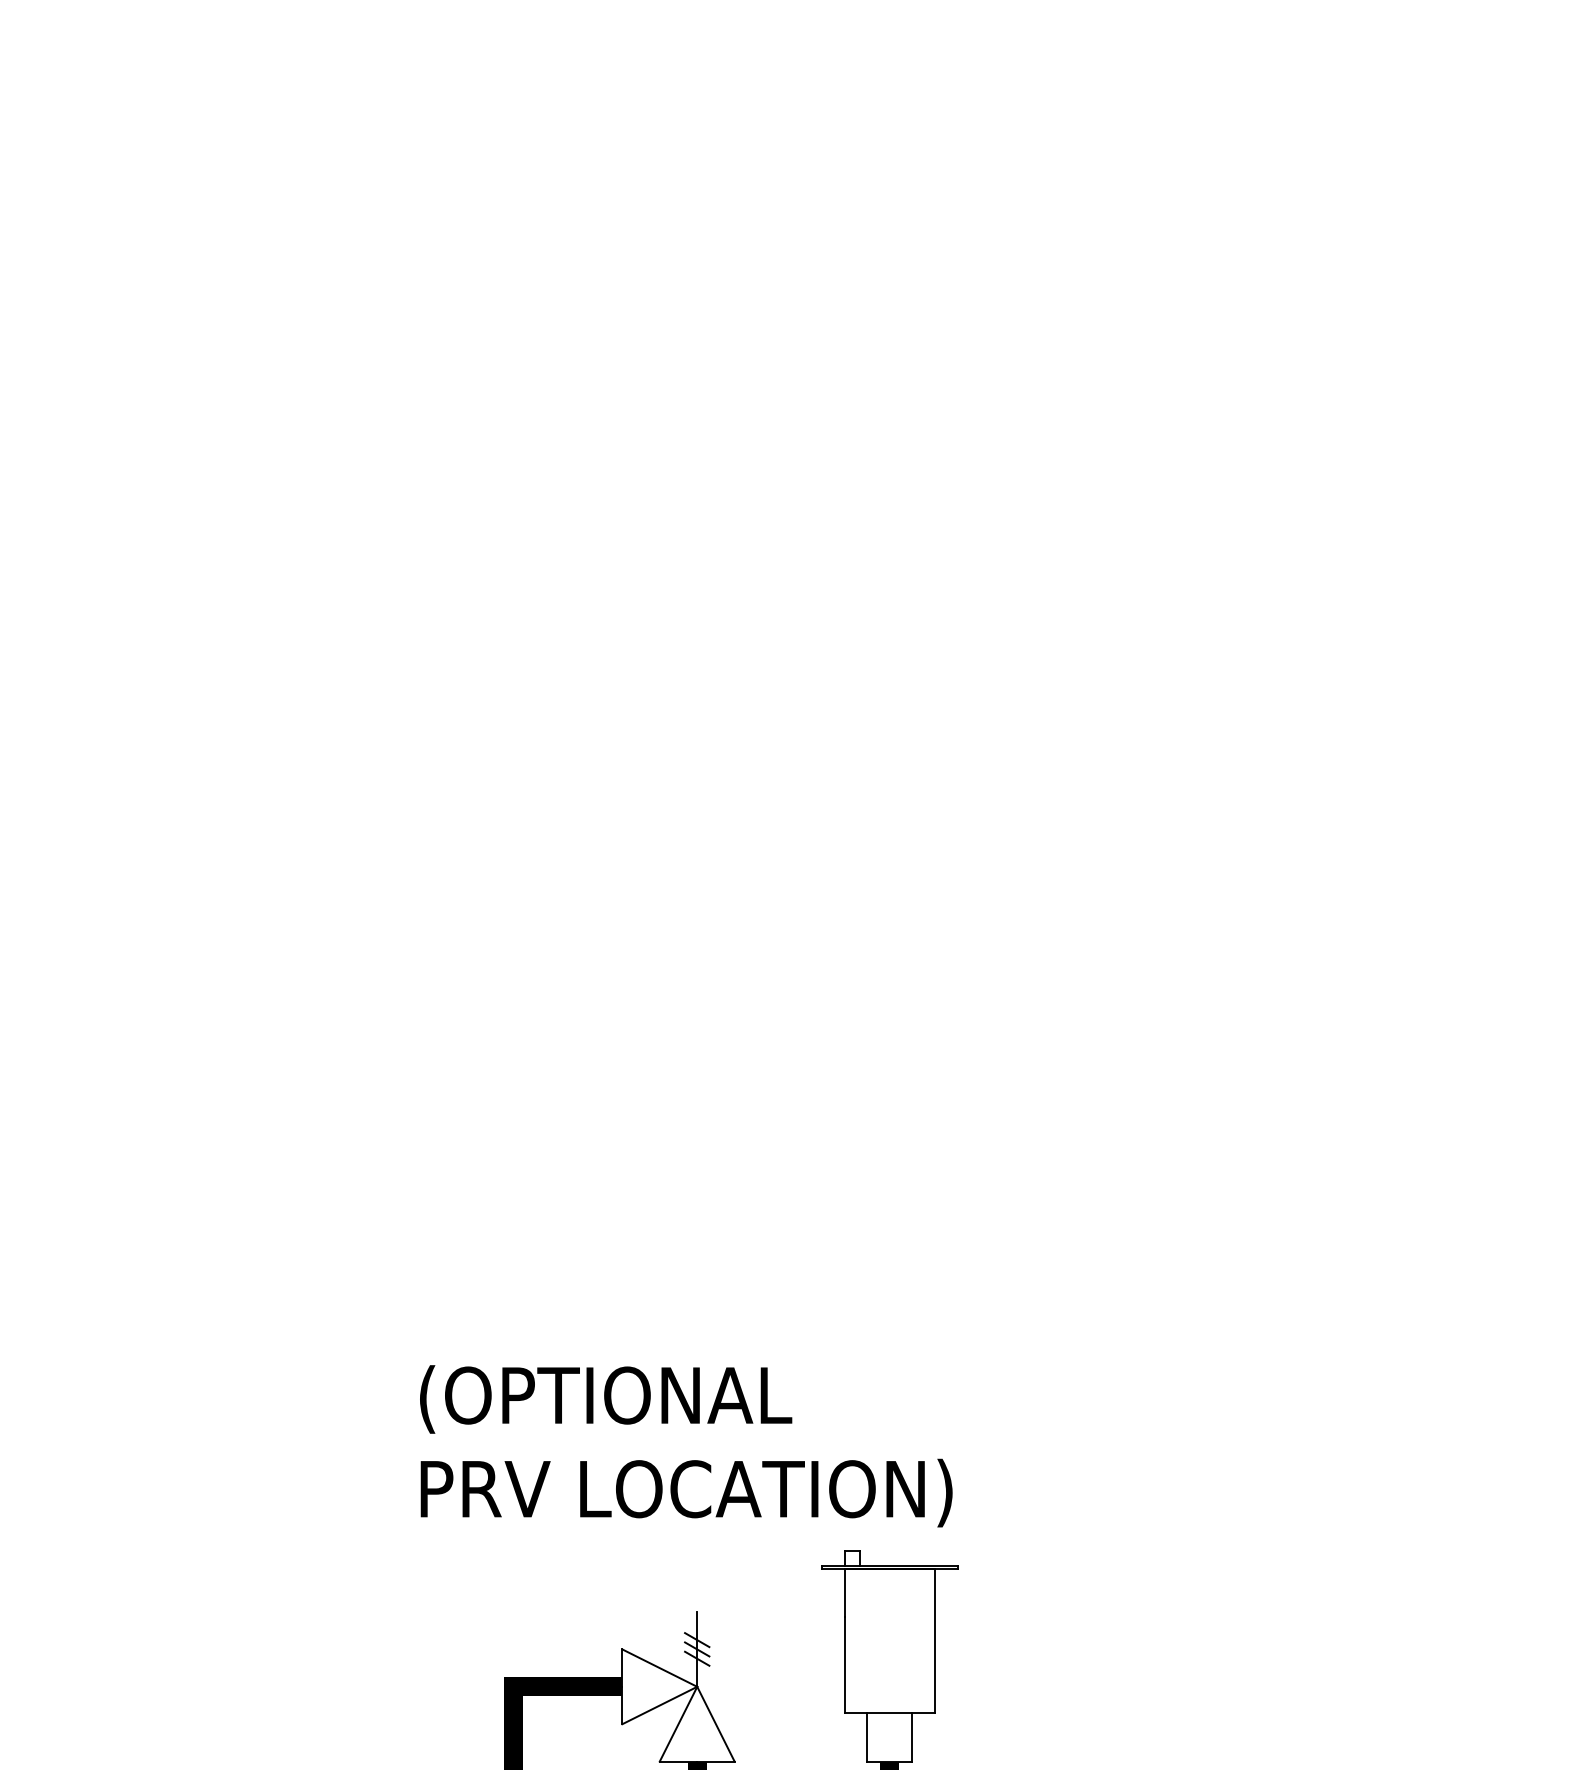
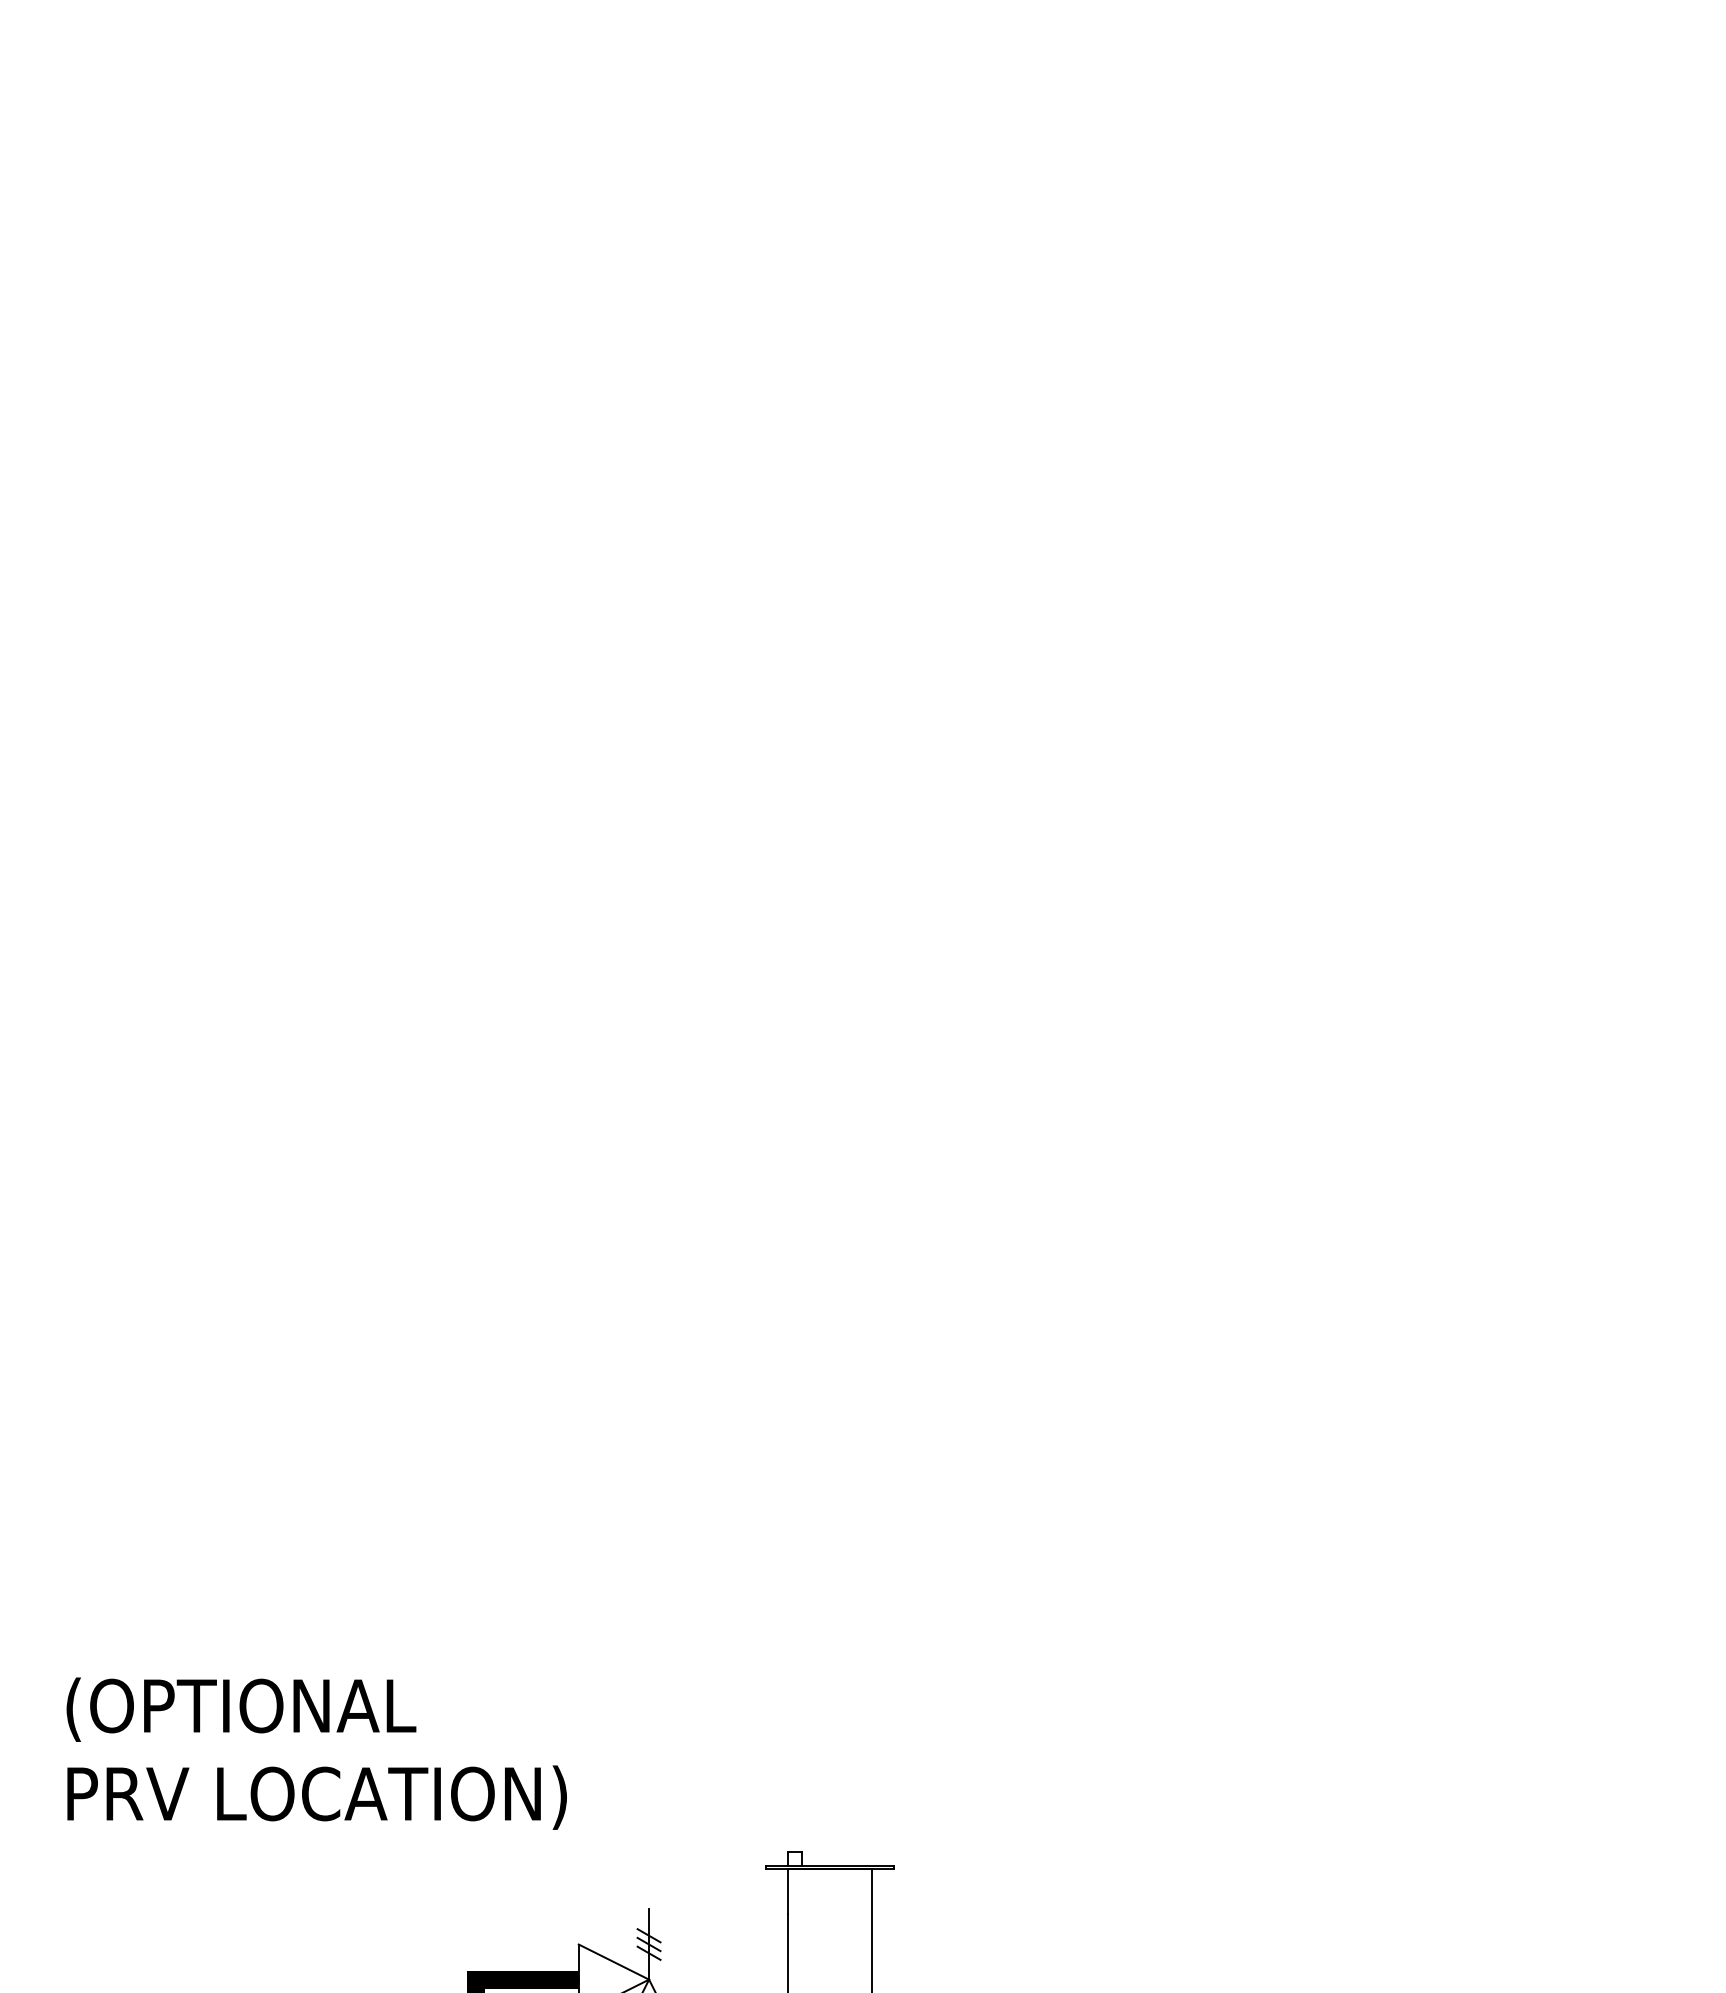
text: (685, 1446) -> (316, 1753), moved

